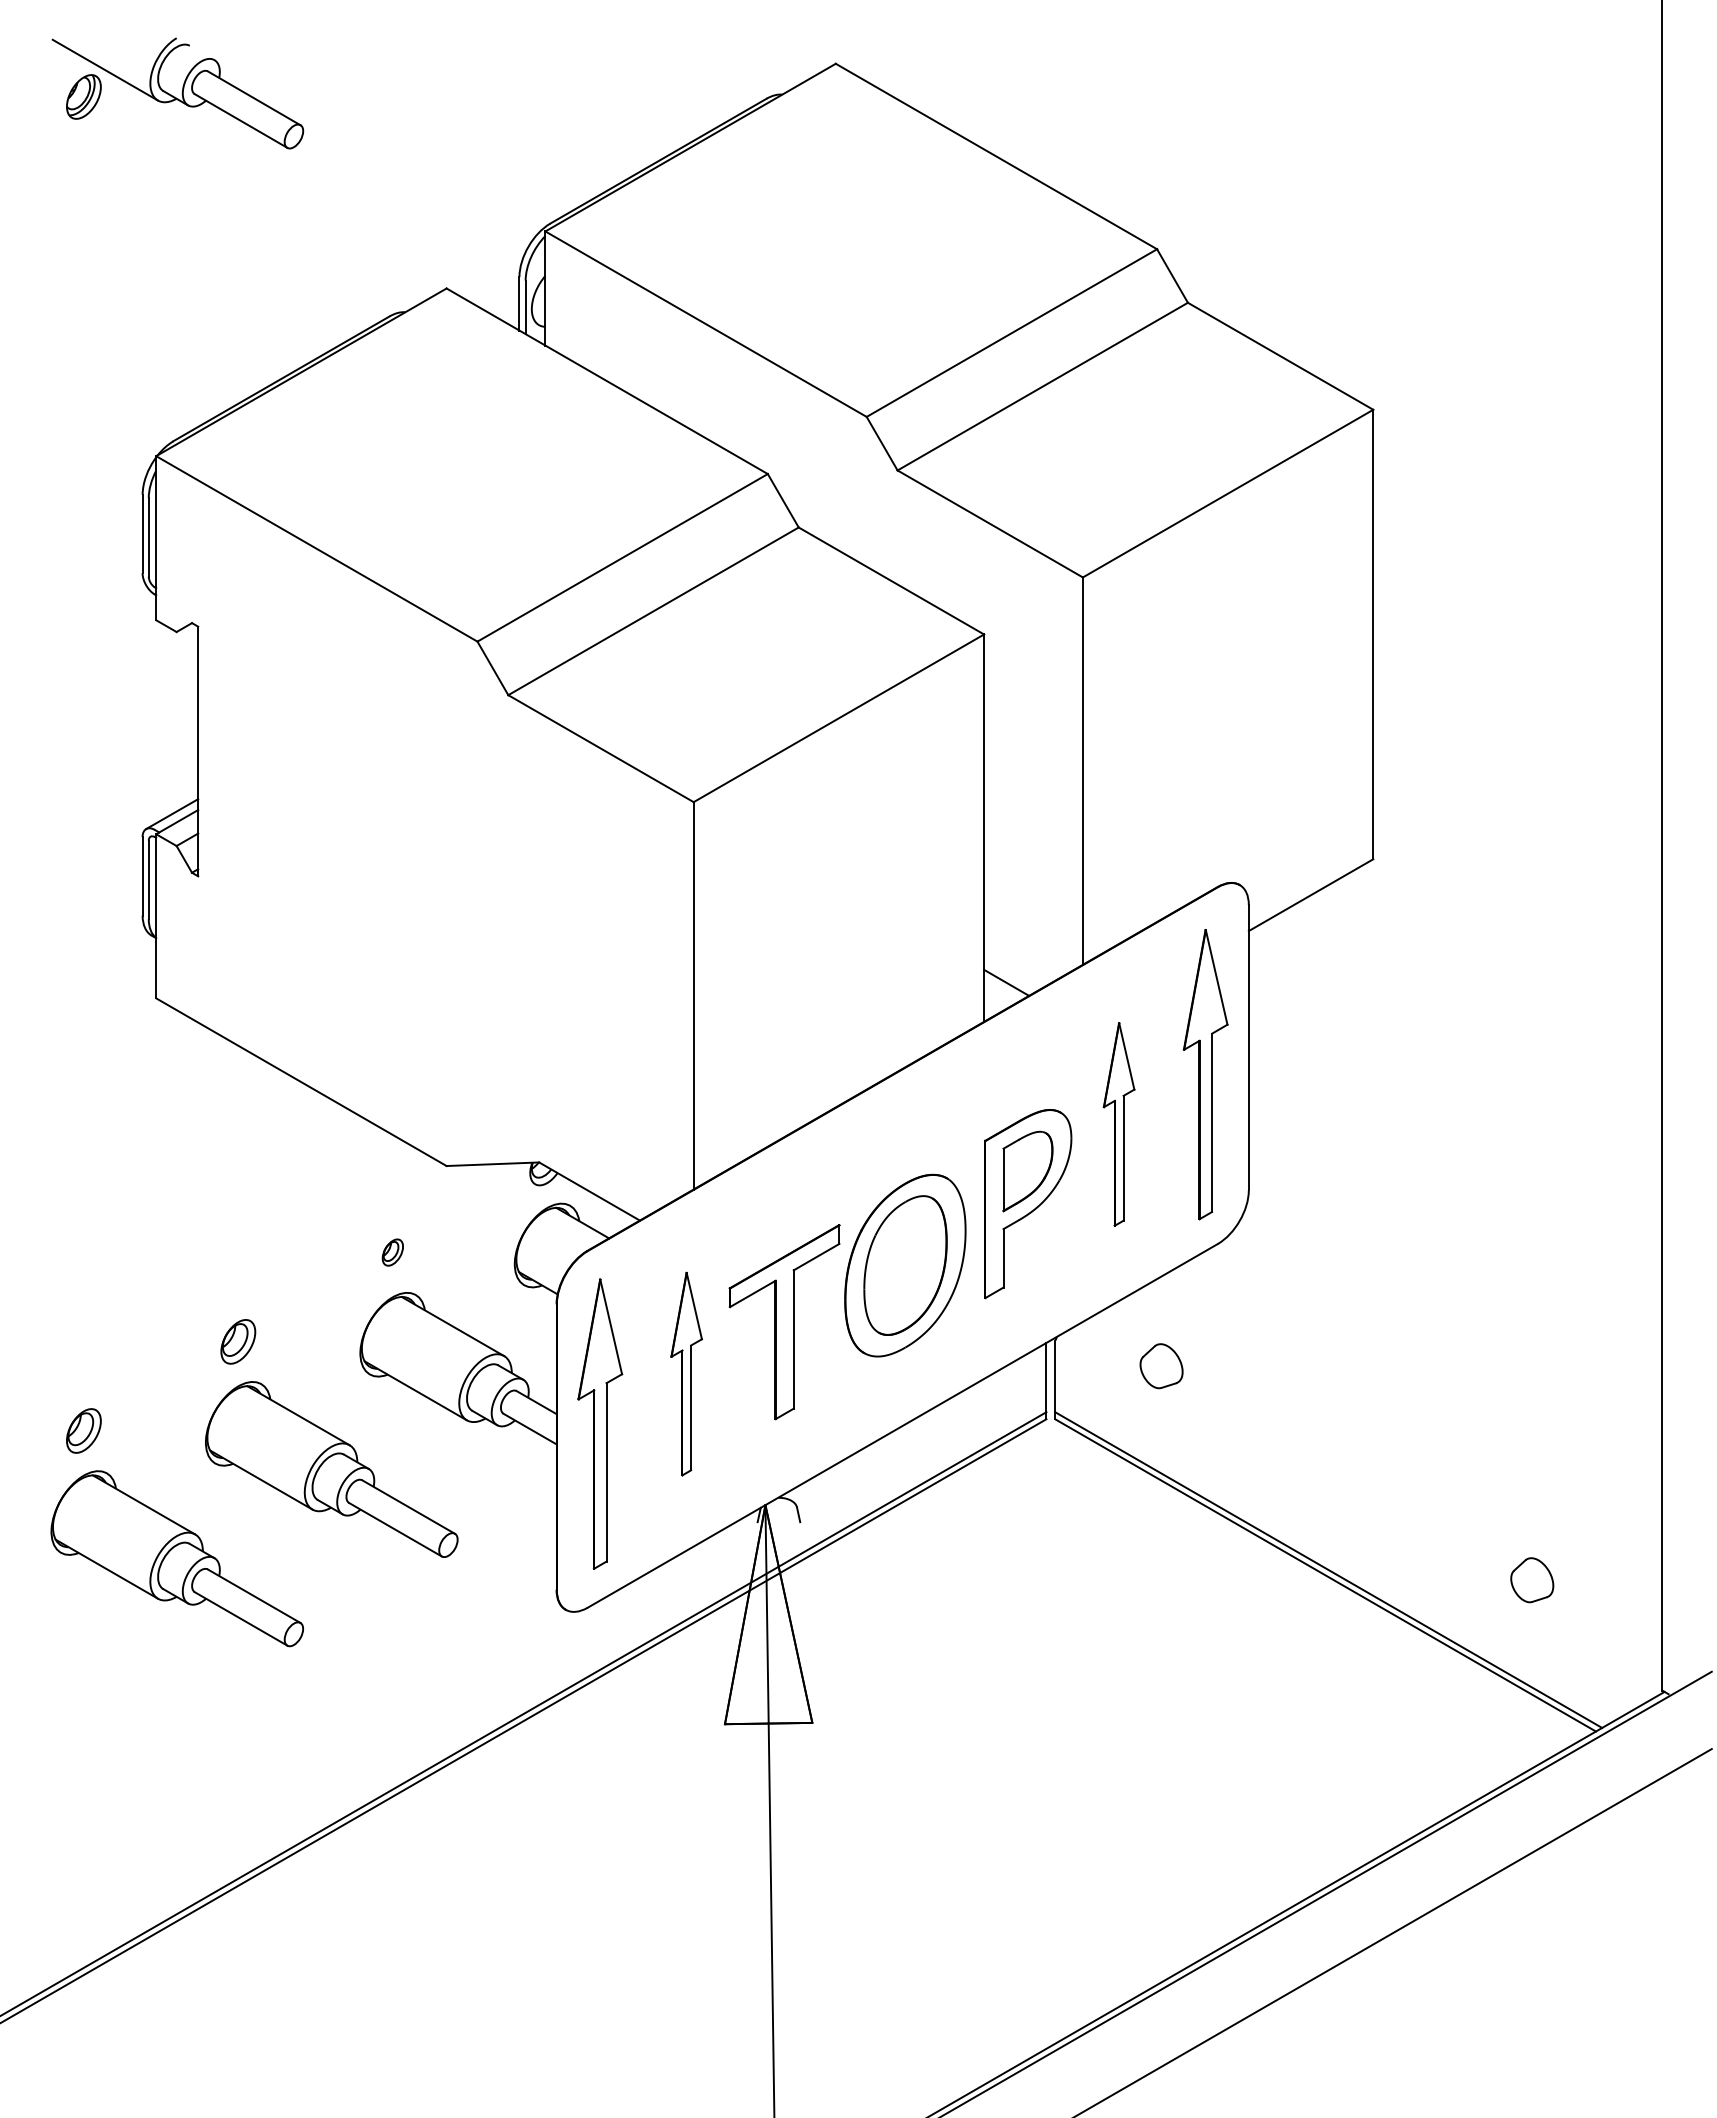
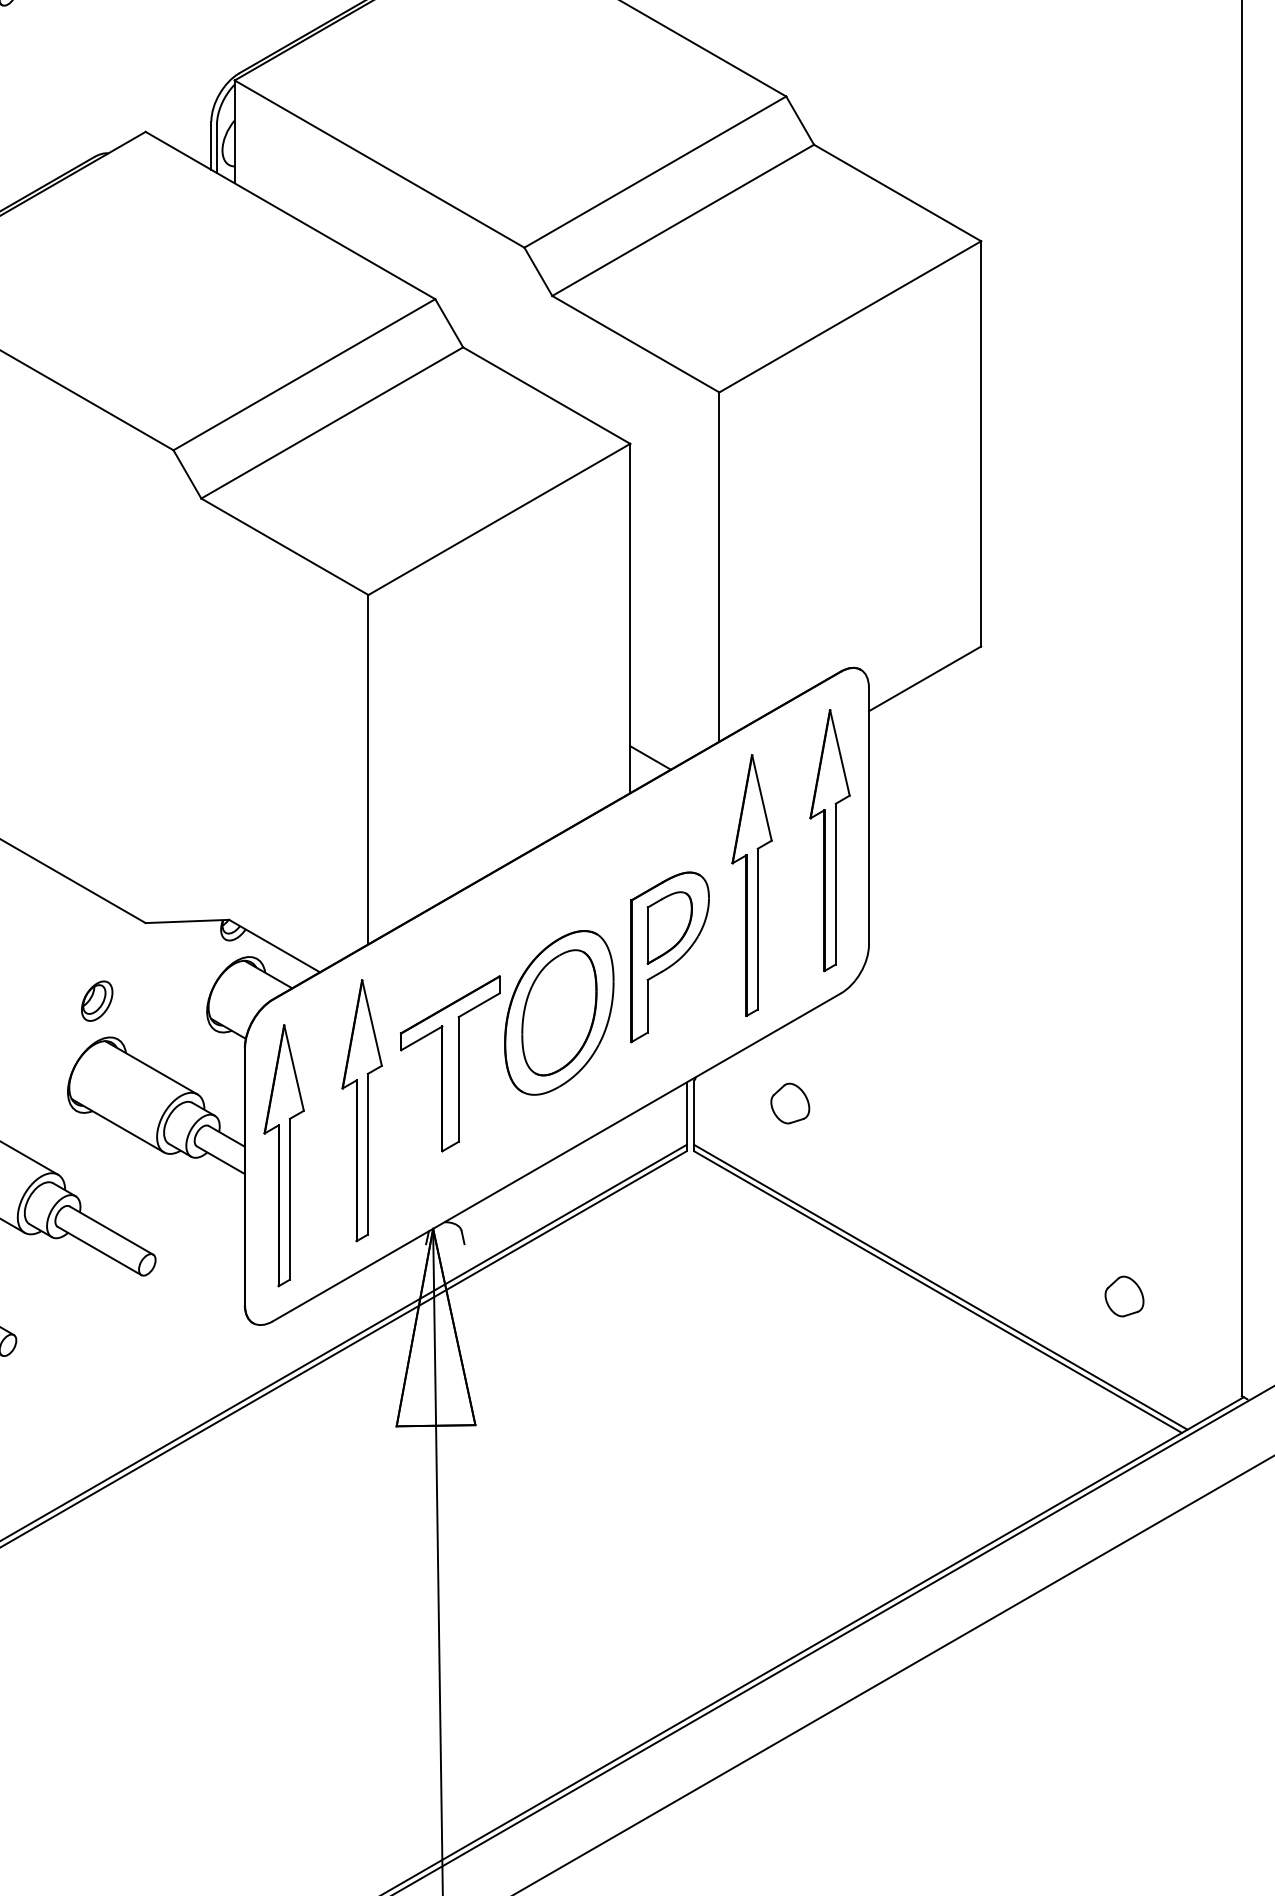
part: (1118, 1124) -> (751, 885), size x1.43
part: (392, 1252) -> (96, 1001), size x1.67
part: (686, 1373) -> (361, 1110), size x1.43

